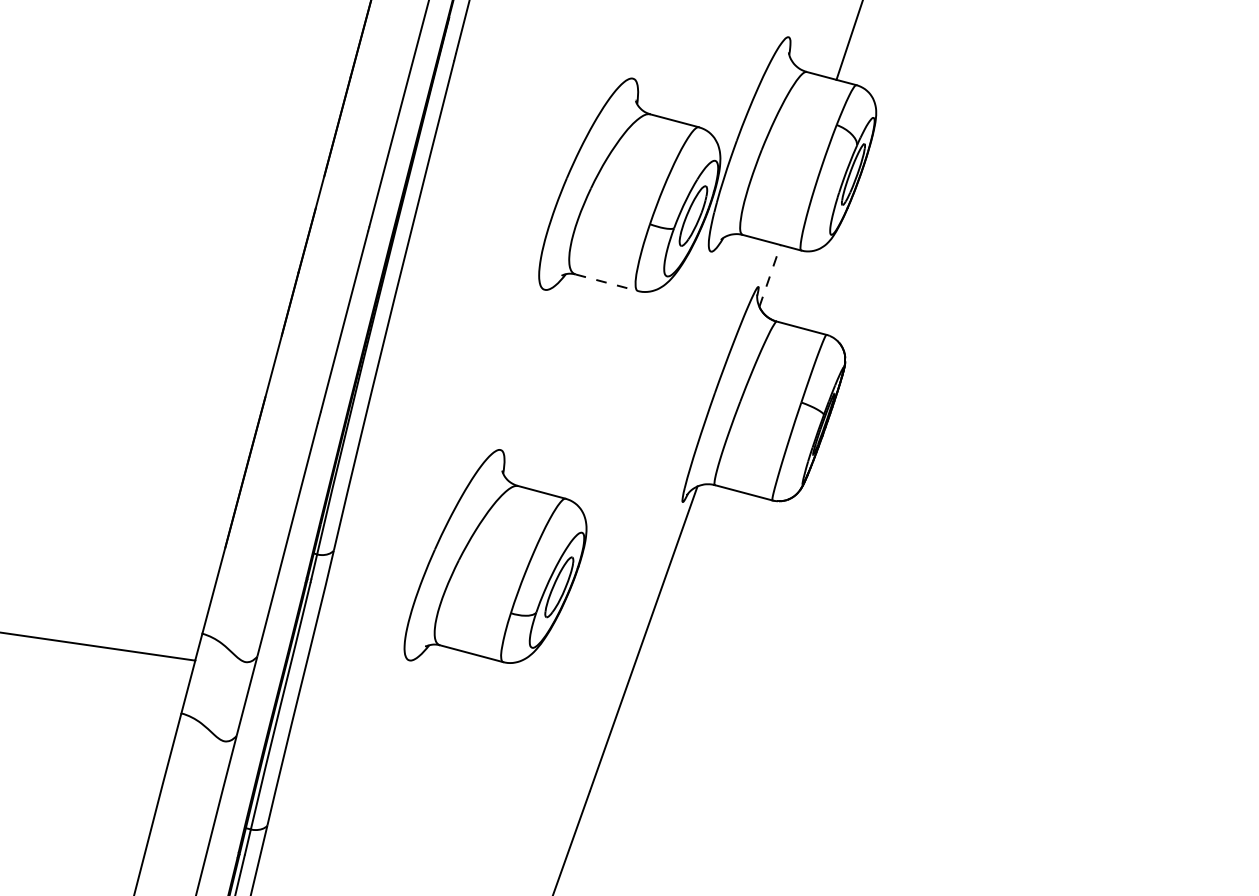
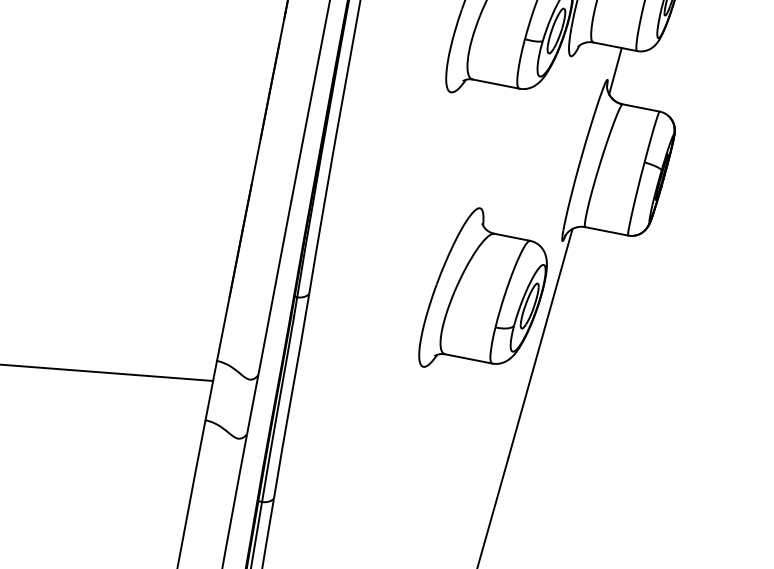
line: (770, 275) -> (615, 70), dashed -> solid
line: (607, 282) -> (496, 83), dashed -> solid
part: (495, 556) -> (481, 286), moved

